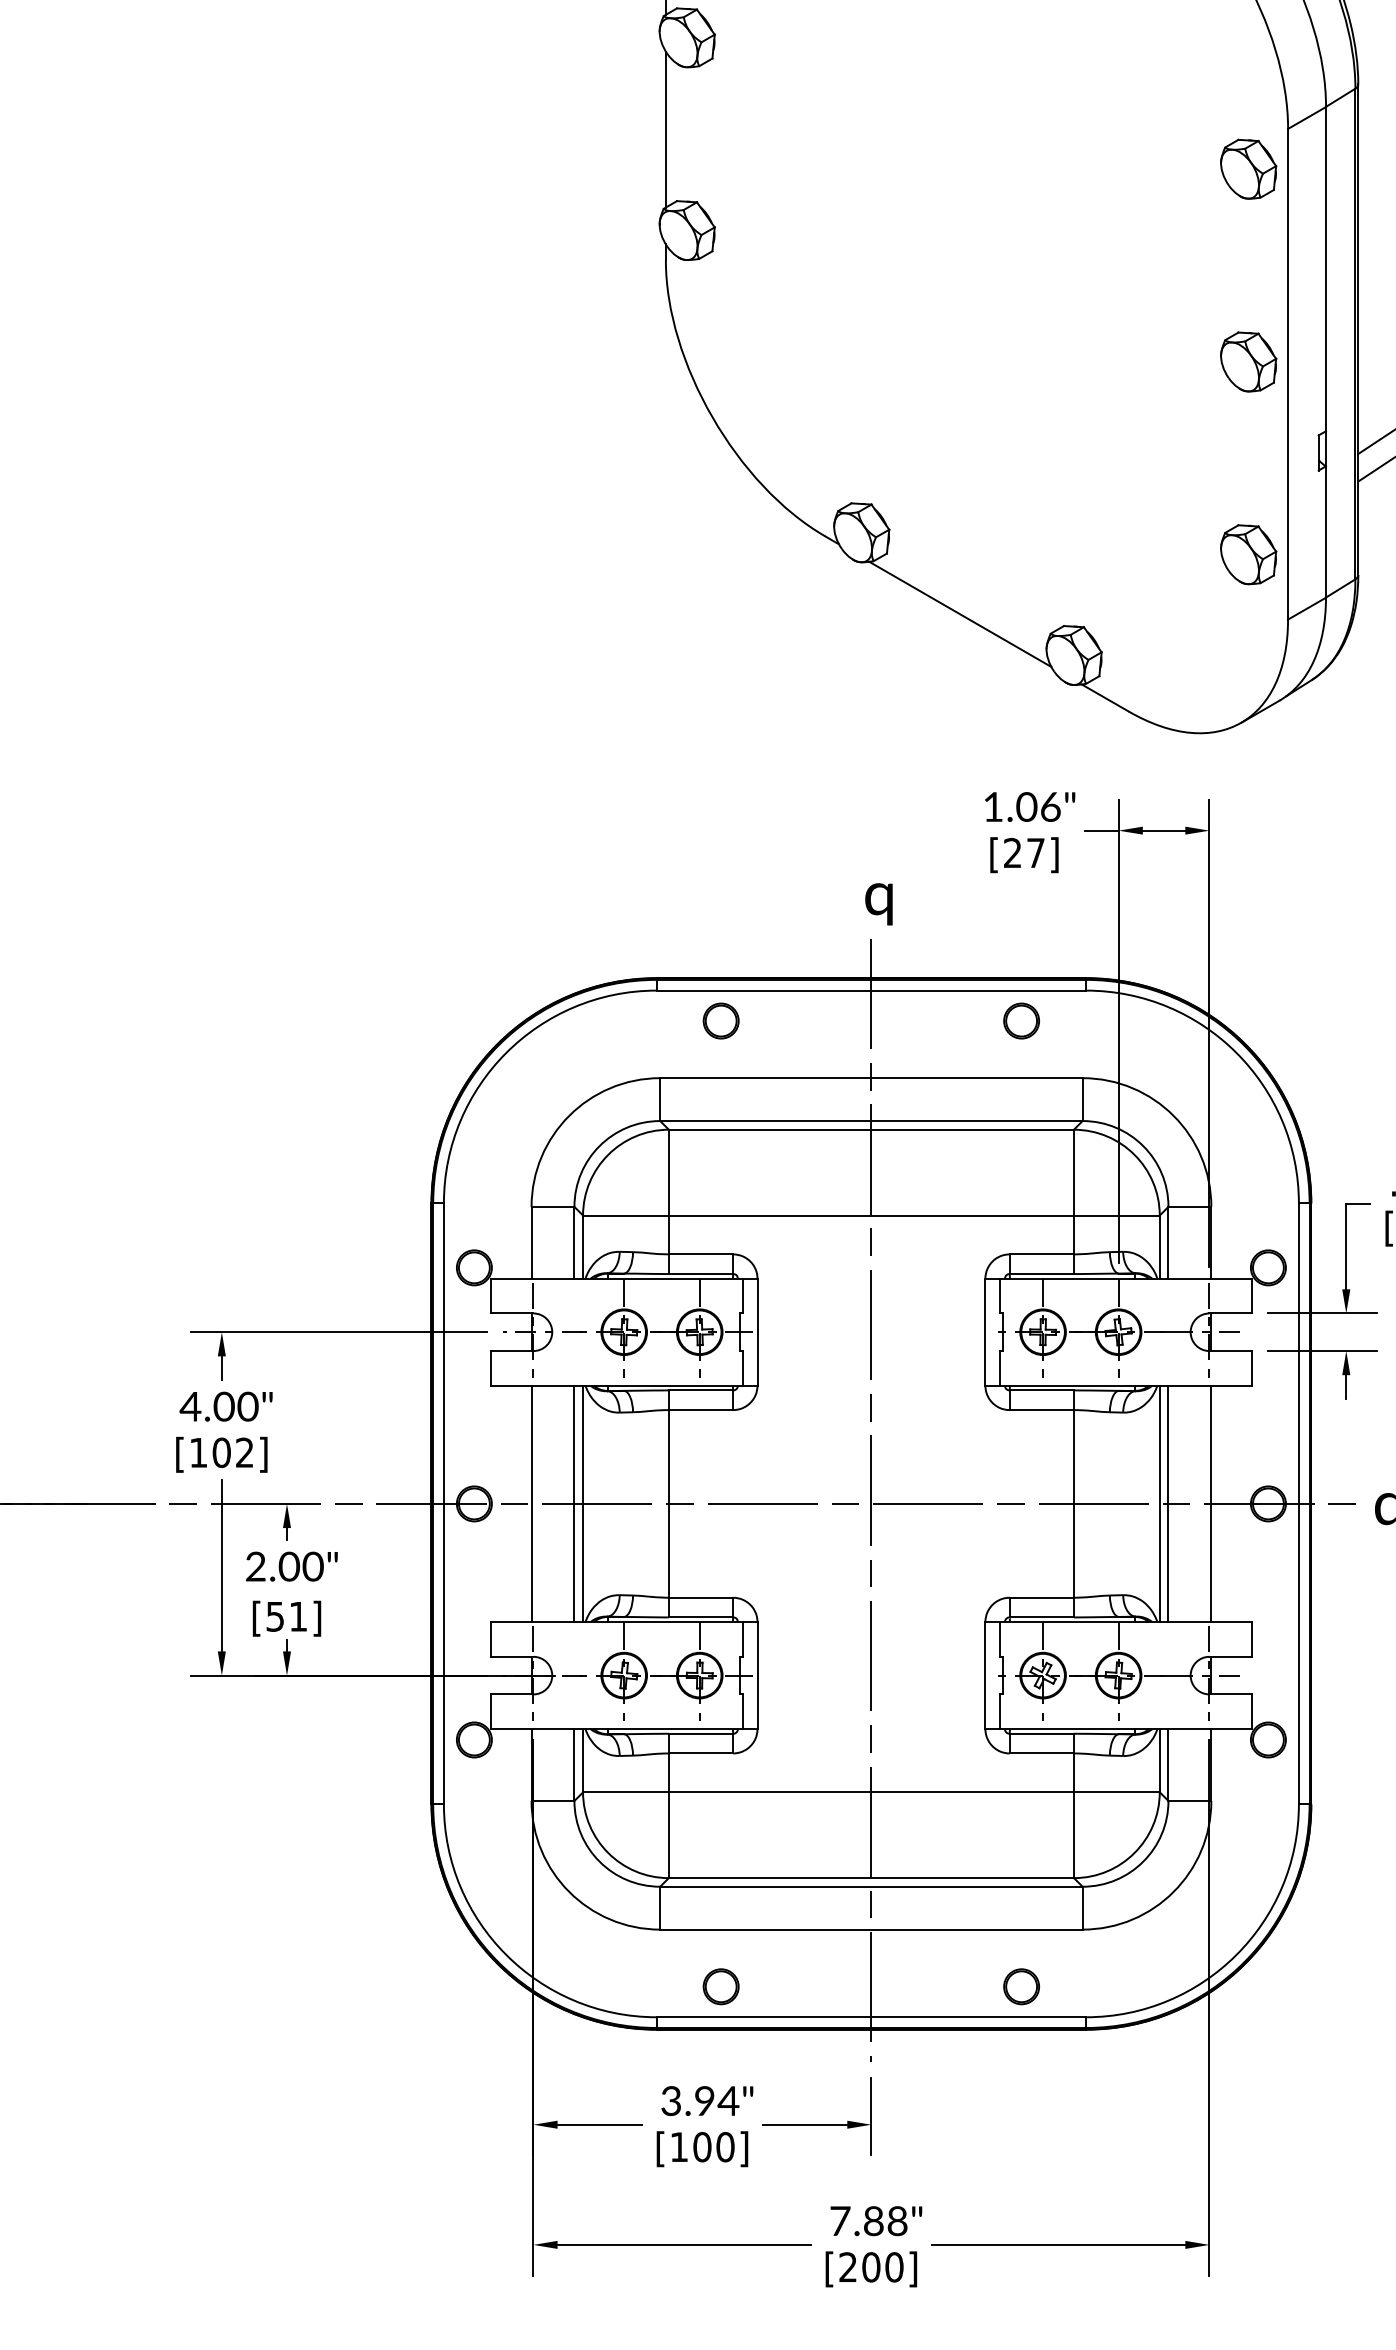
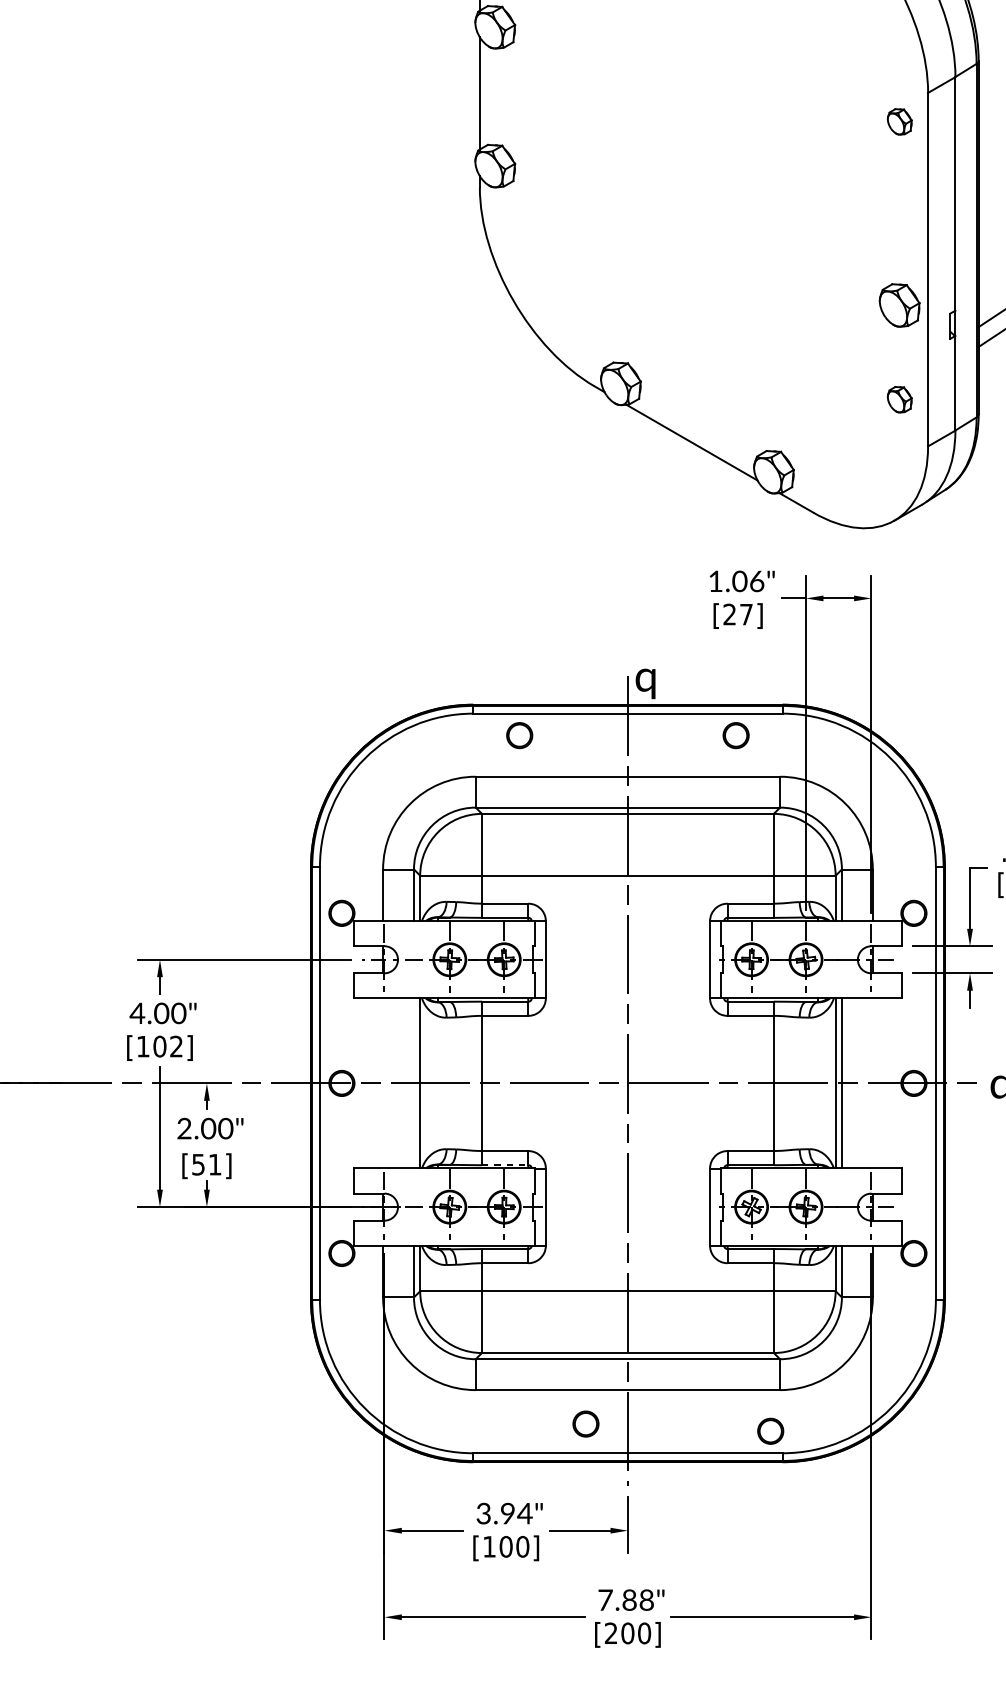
part: (1248, 168) -> (899, 121), size x0.6
part: (1248, 361) -> (899, 305), moved
part: (1248, 554) -> (899, 399), size x0.6
text: (878, 904) -> (645, 684), moved
line: (531, 1503) -> (383, 1083), removed
line: (574, 1503) -> (414, 1083), removed
line: (1211, 1503) -> (872, 1083), removed
line: (701, 1617) -> (505, 1165), solid -> dashed
part: (720, 1986) -> (585, 1423), moved
part: (1021, 1986) -> (770, 1431), moved

